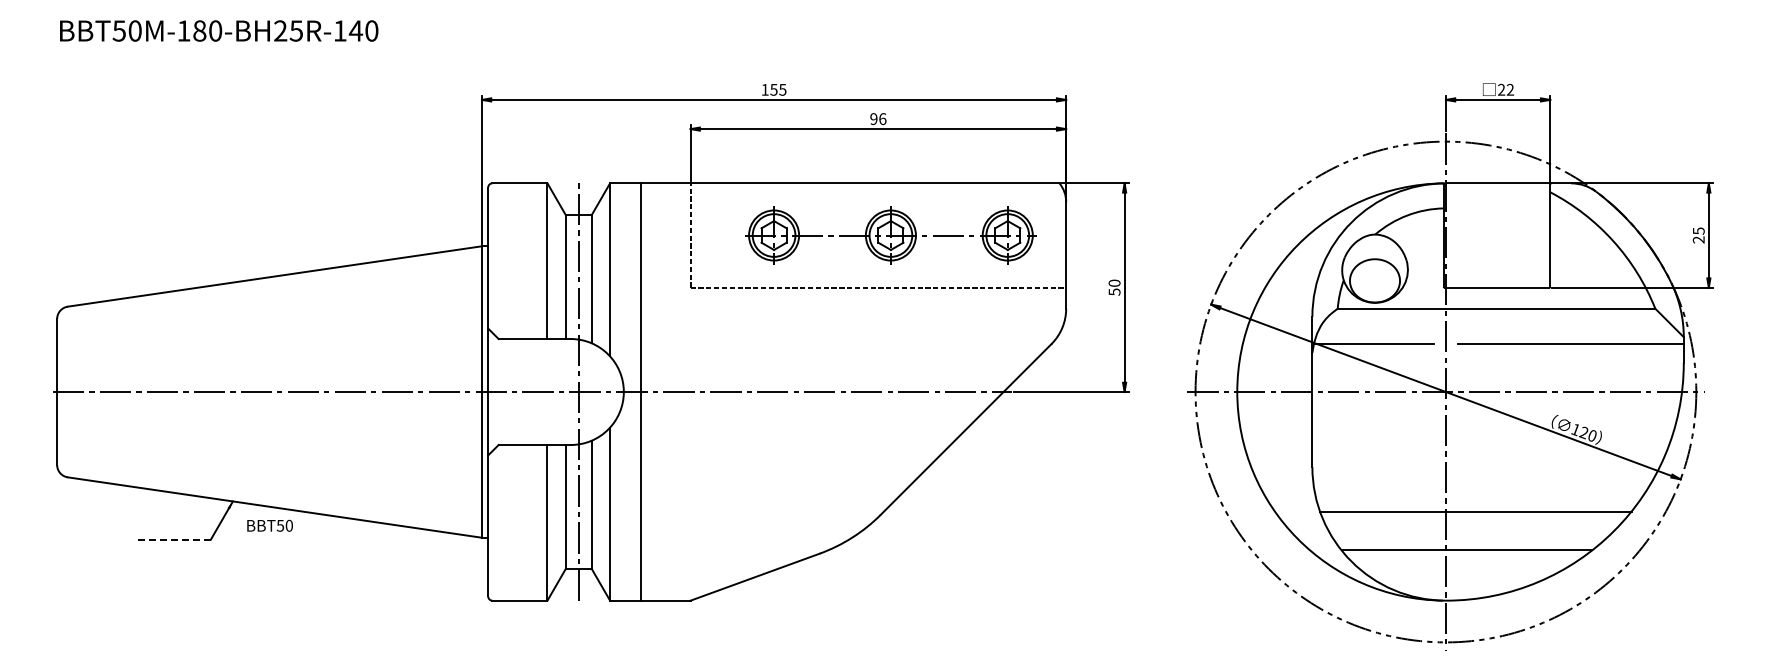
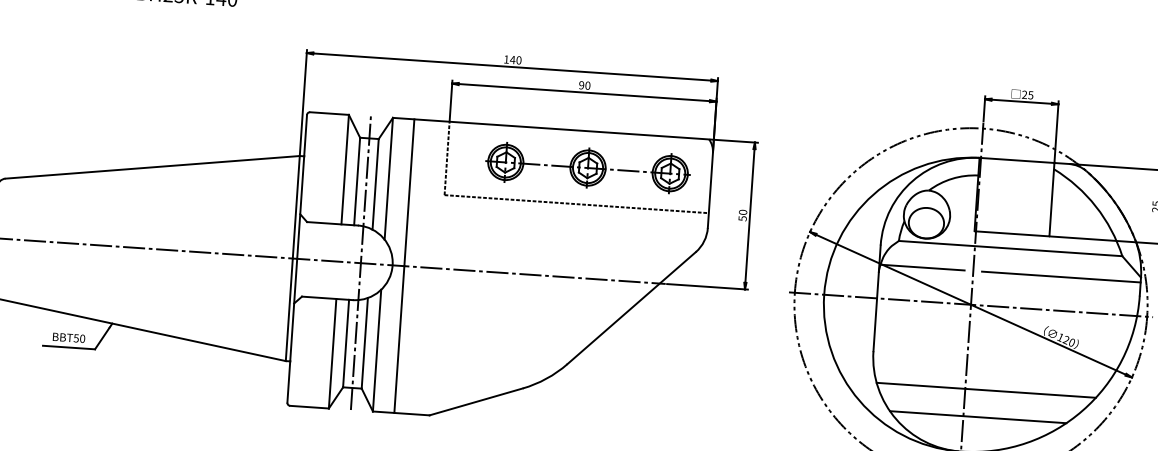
text: (778, 89) -> (515, 59), 155 -> 140
text: (1510, 89) -> (1030, 95), 22 -> 25
text: (882, 118) -> (587, 85), 96 -> 90
text: (269, 525) -> (68, 337), moved
line: (173, 539) -> (68, 347), dashed -> solid

